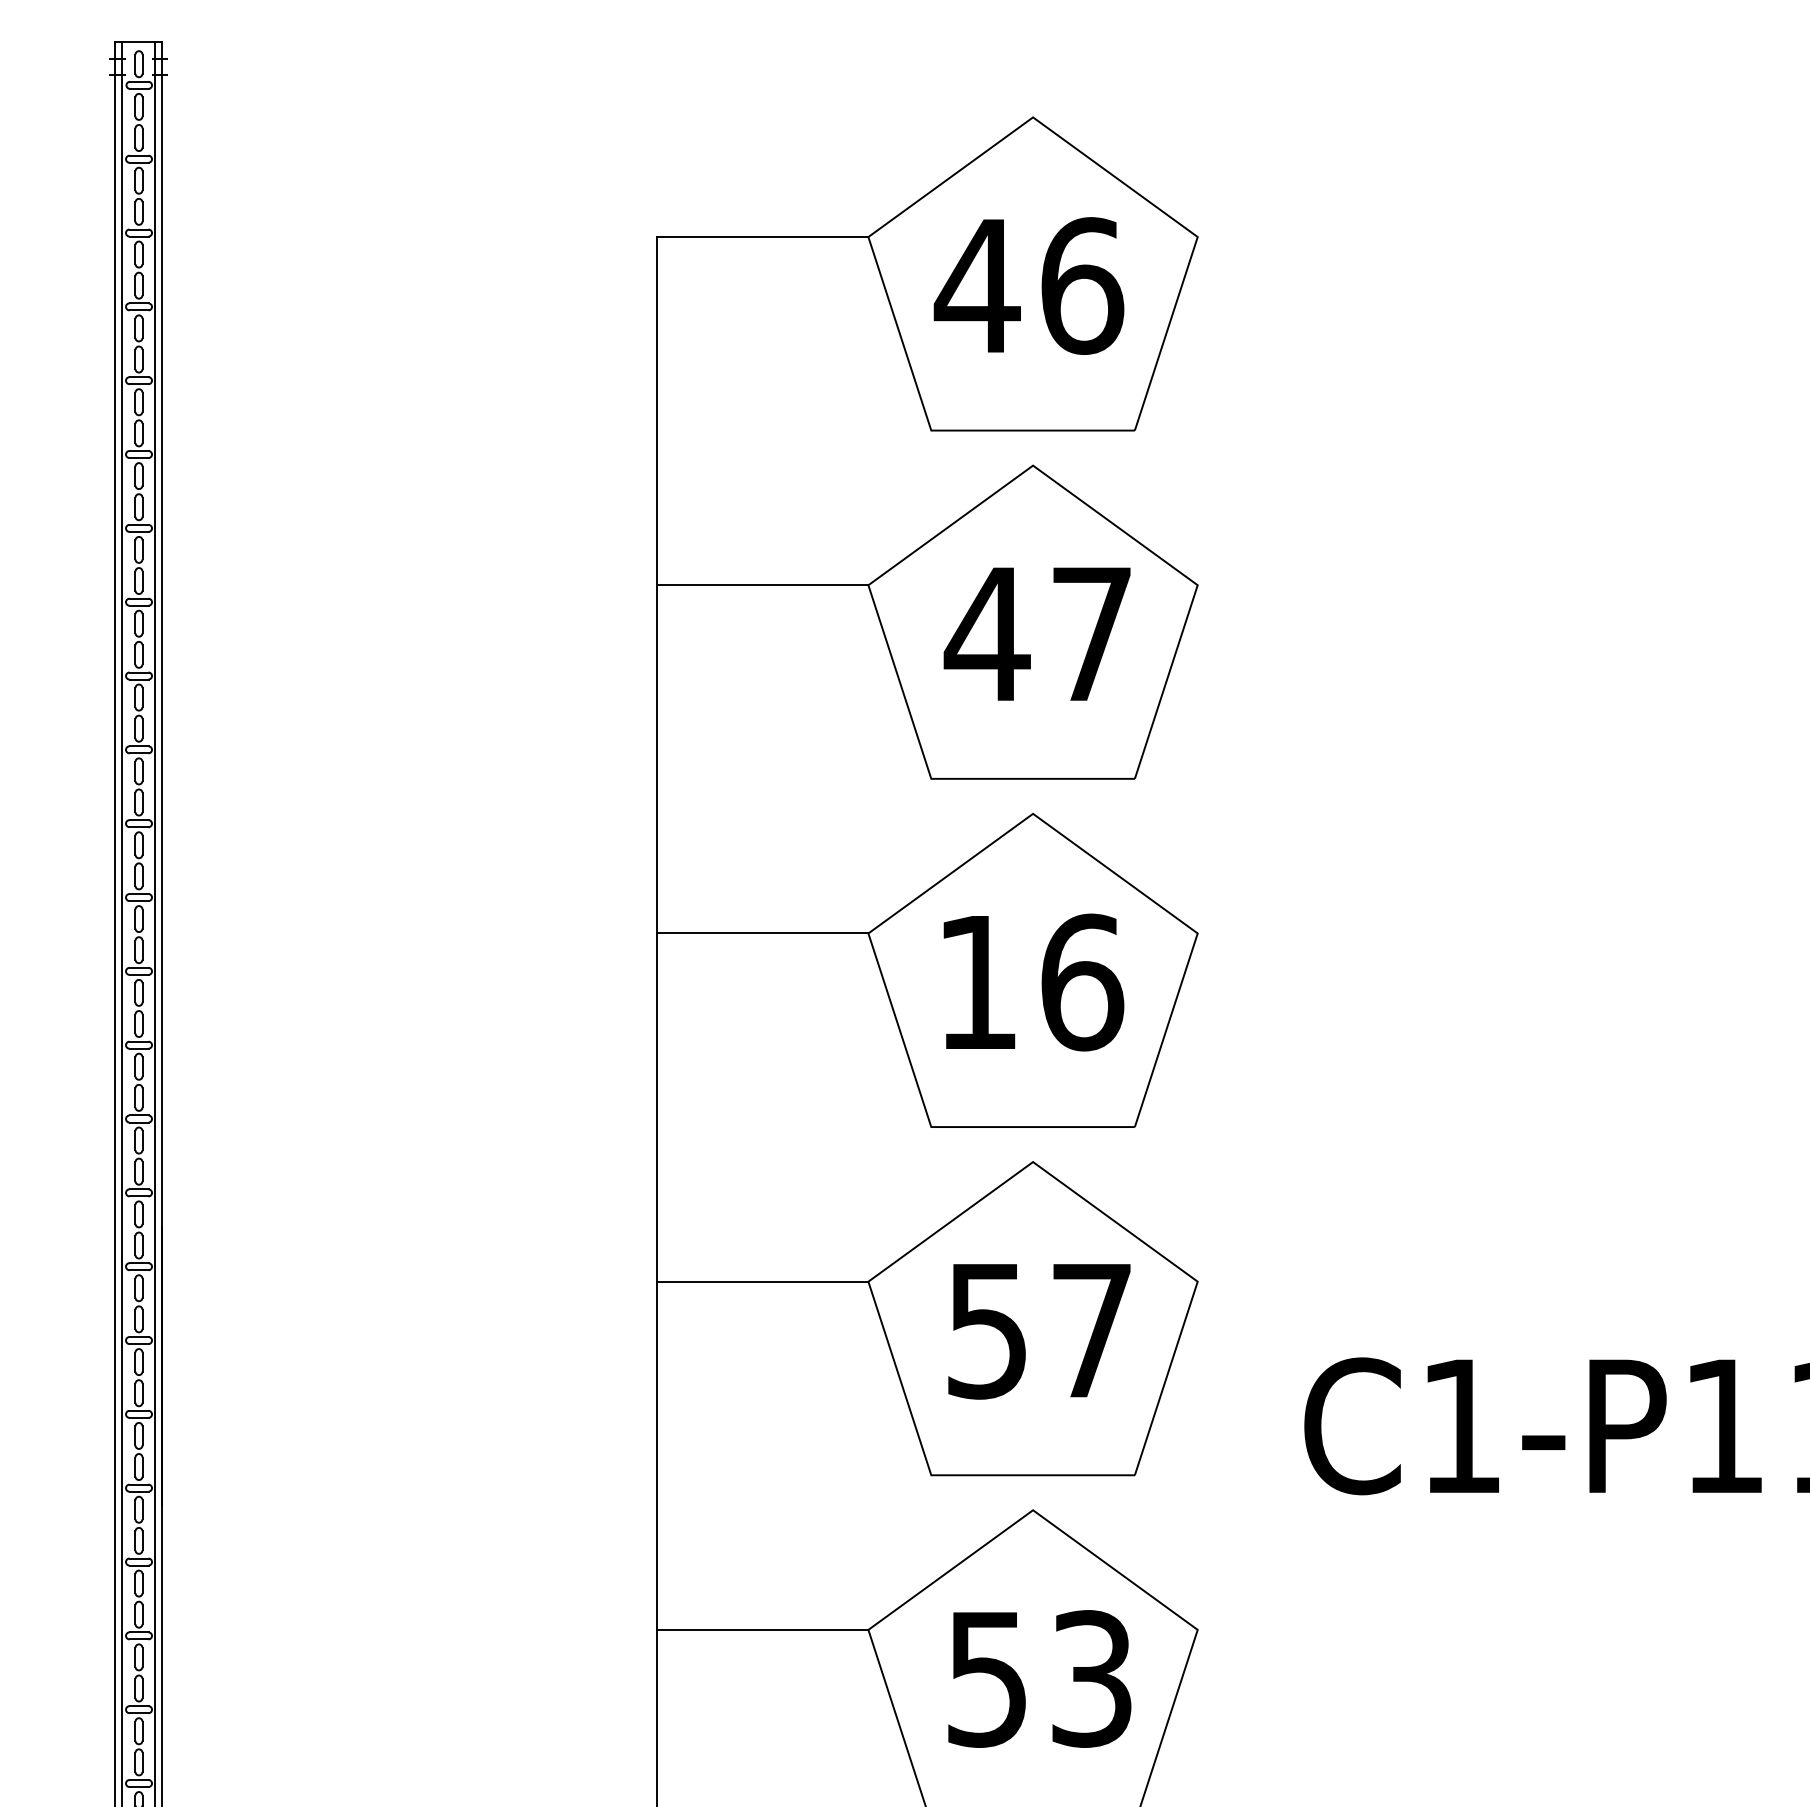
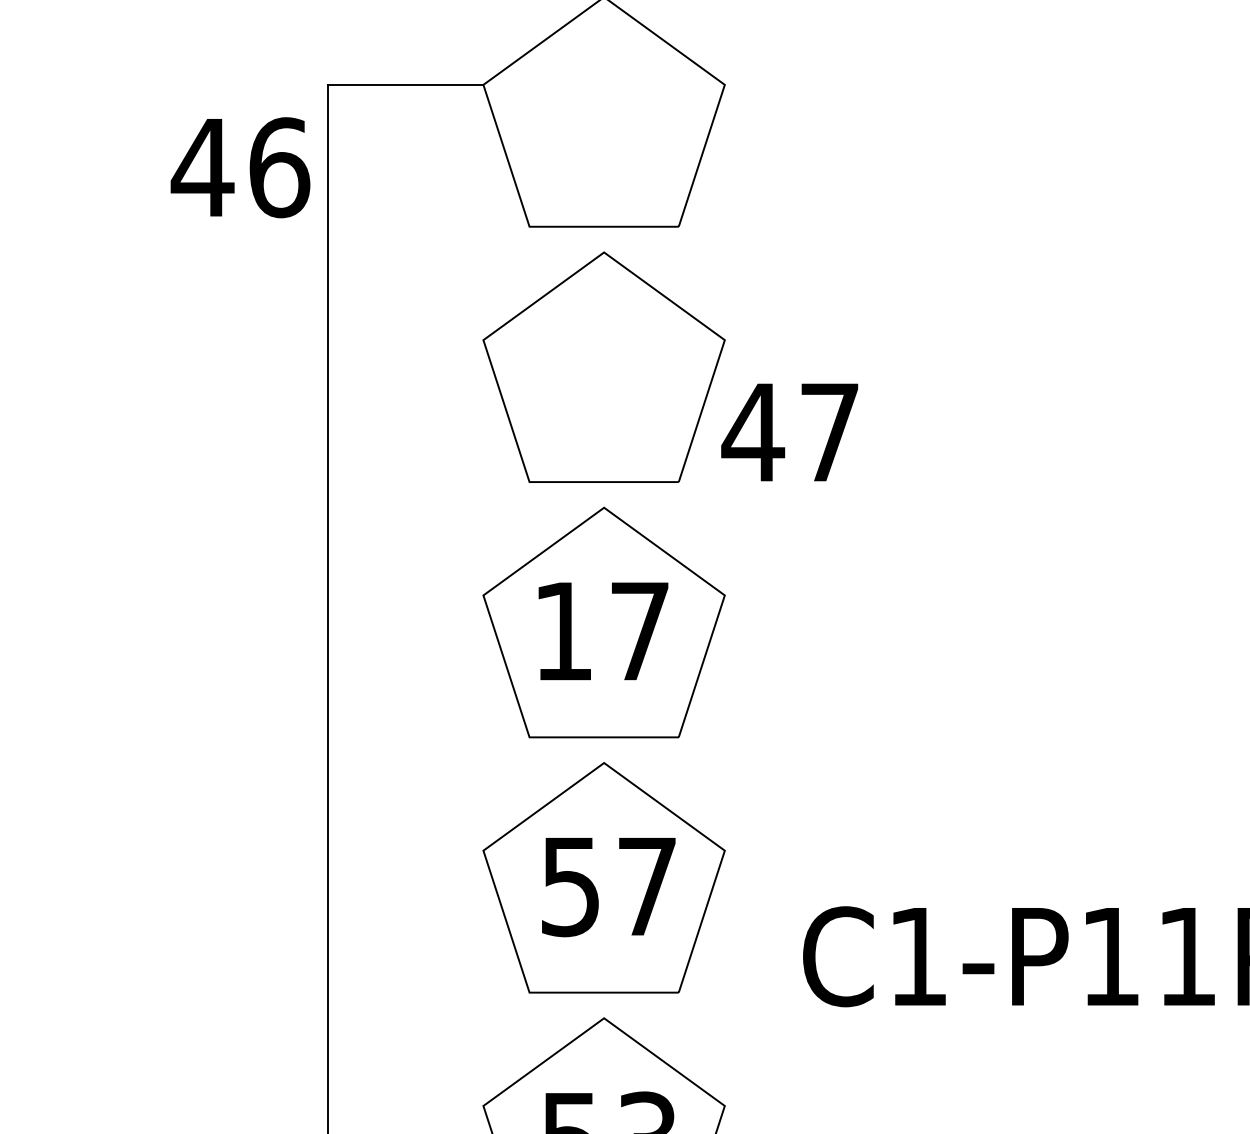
text: (1028, 285) -> (240, 167), moved
line: (762, 585) -> (405, 340), removed
text: (1036, 633) -> (789, 431), moved
line: (762, 933) -> (405, 595), removed
text: (1082, 982) -> (640, 631), 16 -> 17
line: (762, 1281) -> (405, 850), removed
line: (762, 1629) -> (405, 1105), removed

